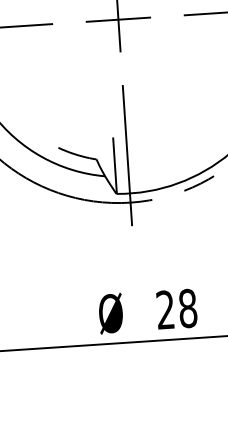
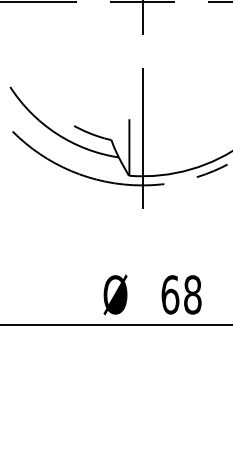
text: (165, 309) -> (170, 294), 28 -> 68

